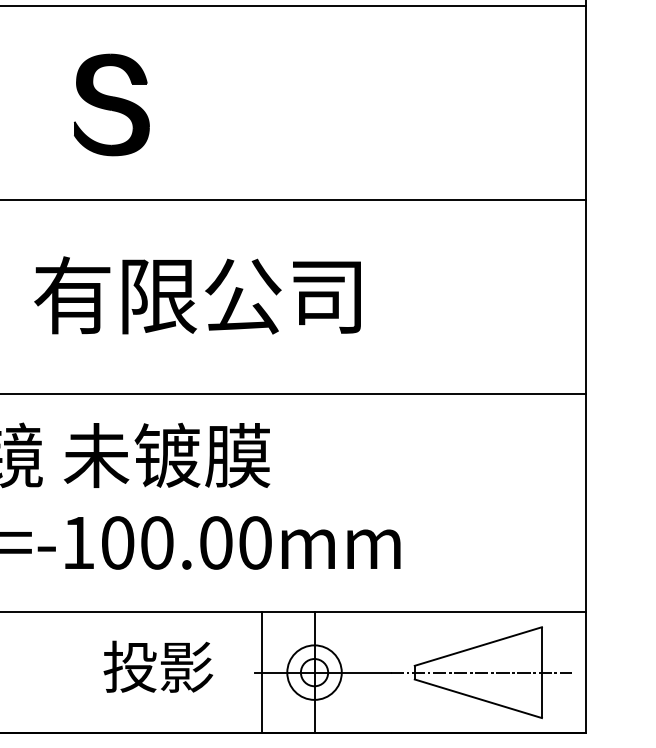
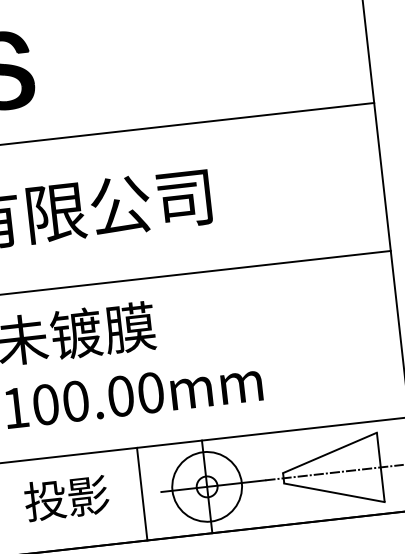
text: (158, 666) -> (66, 497), moved
line: (262, 672) -> (142, 494), moved
circle: (314, 672) -> (207, 486), size x1.67

